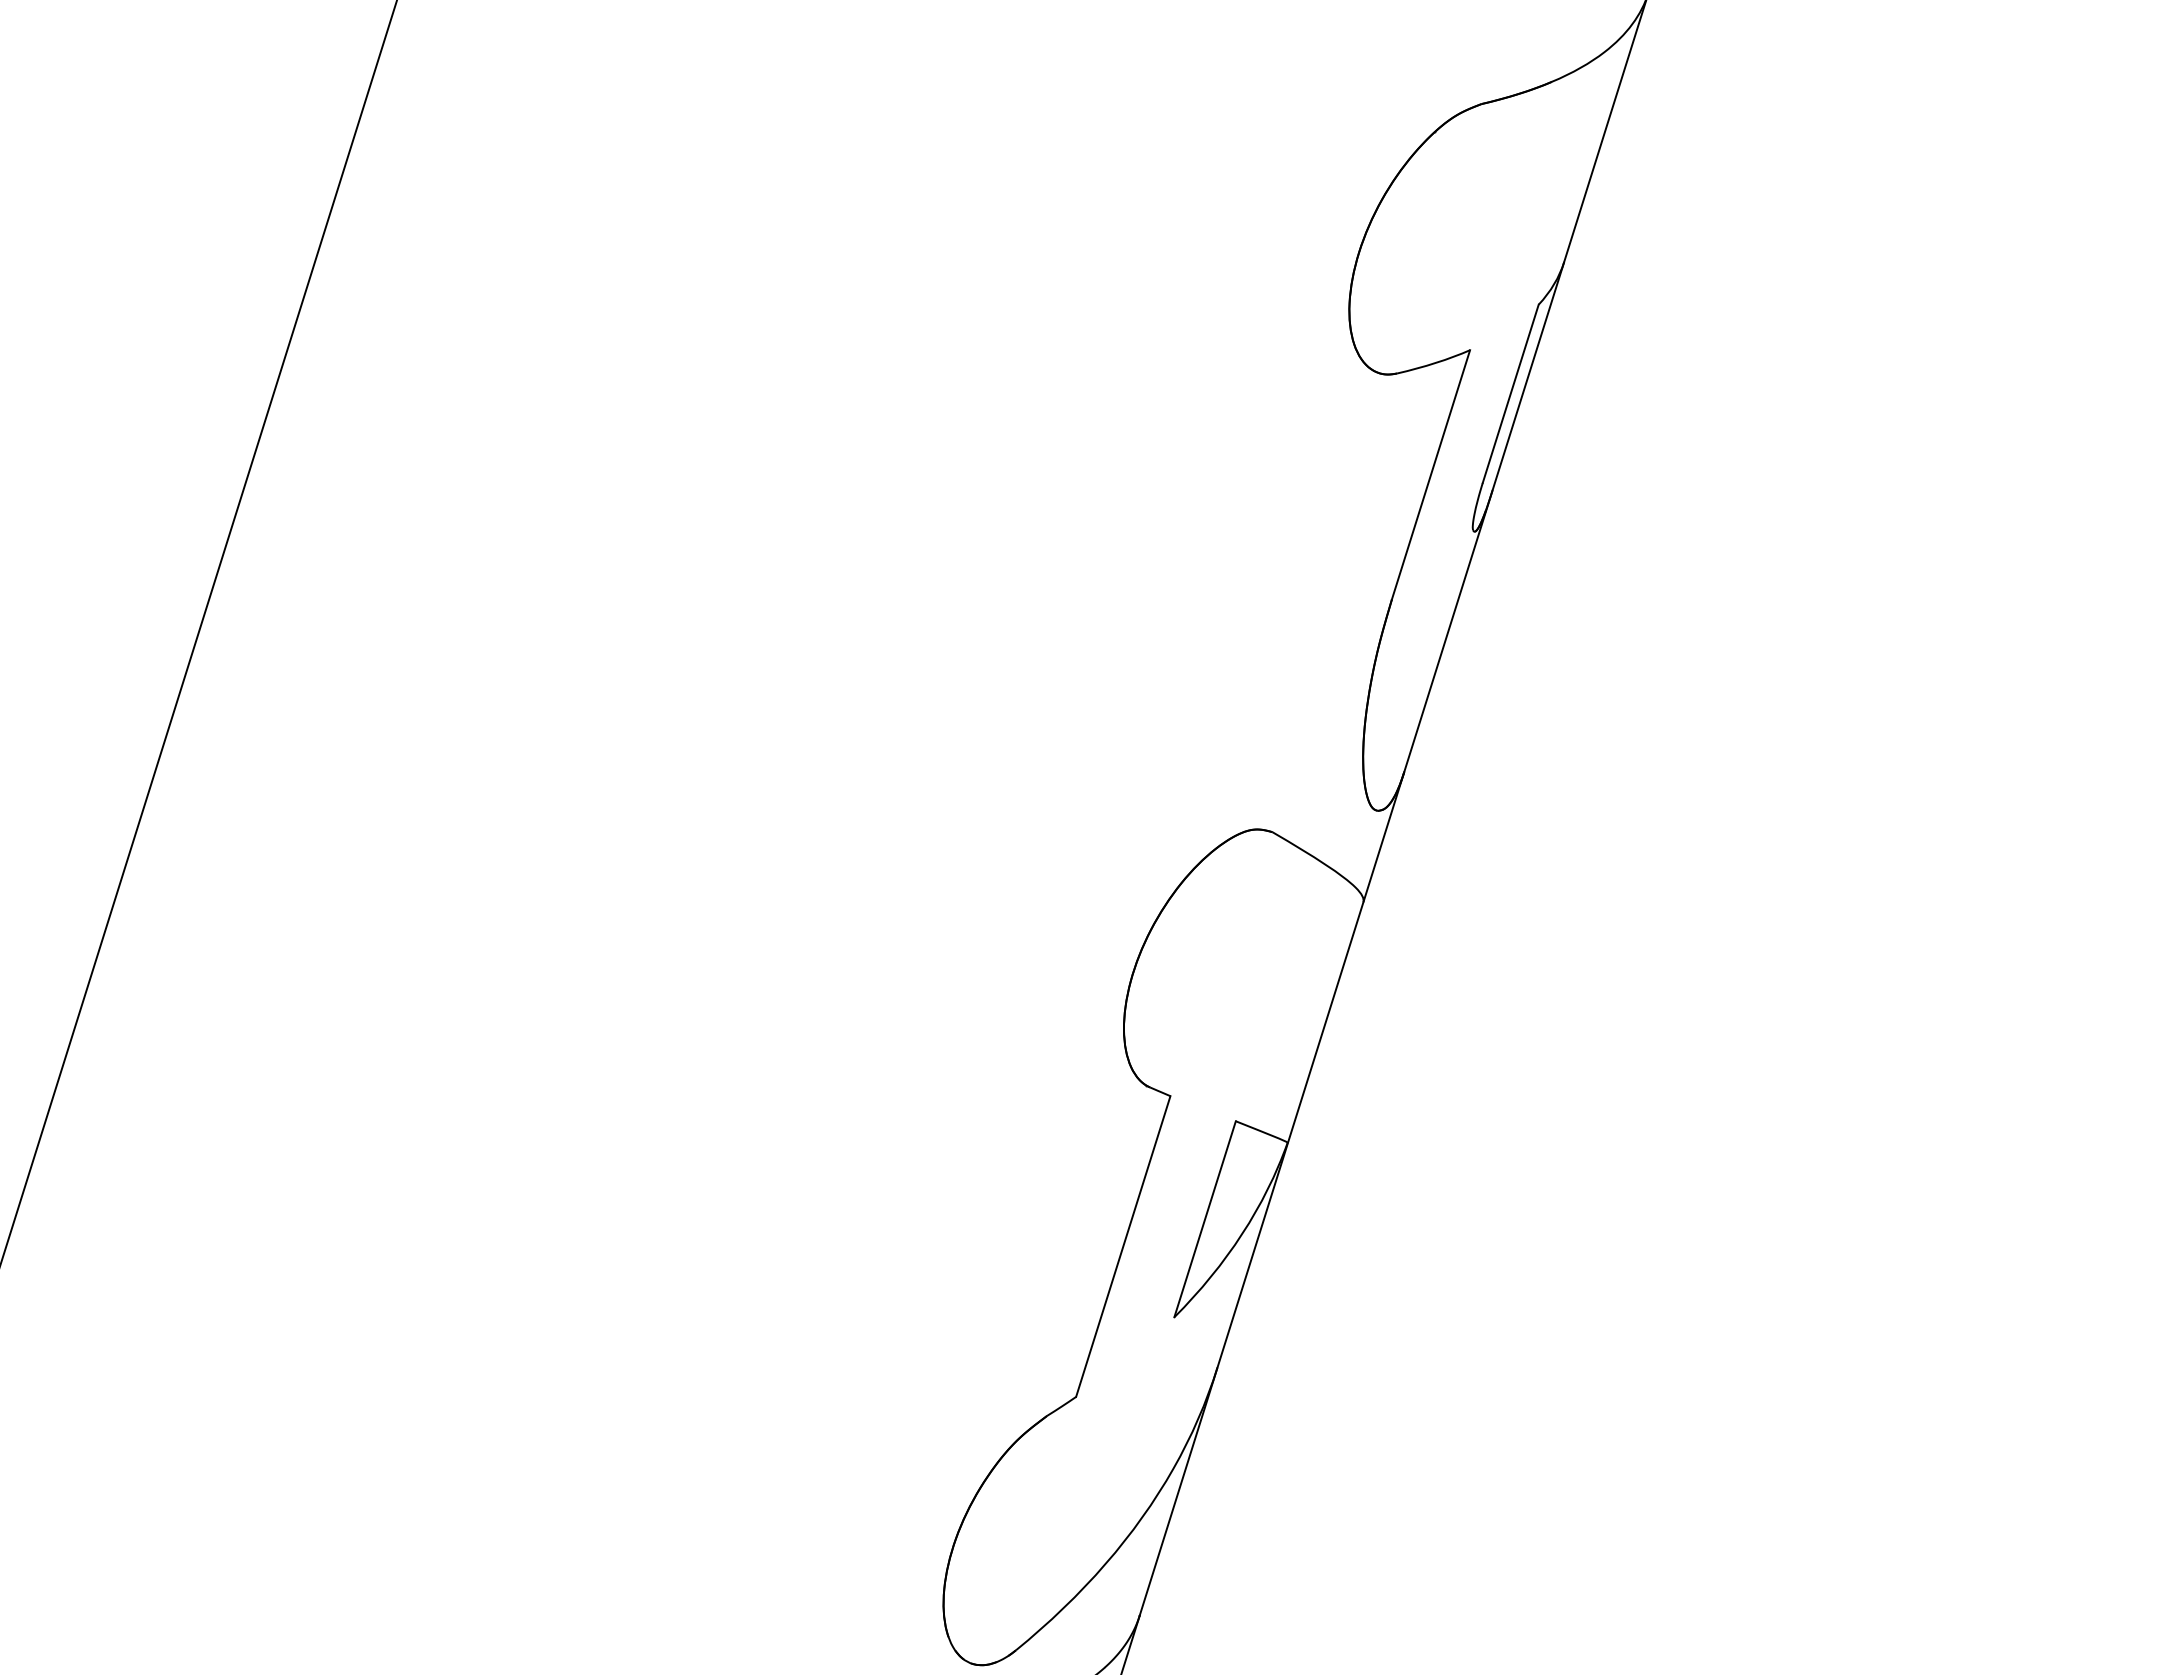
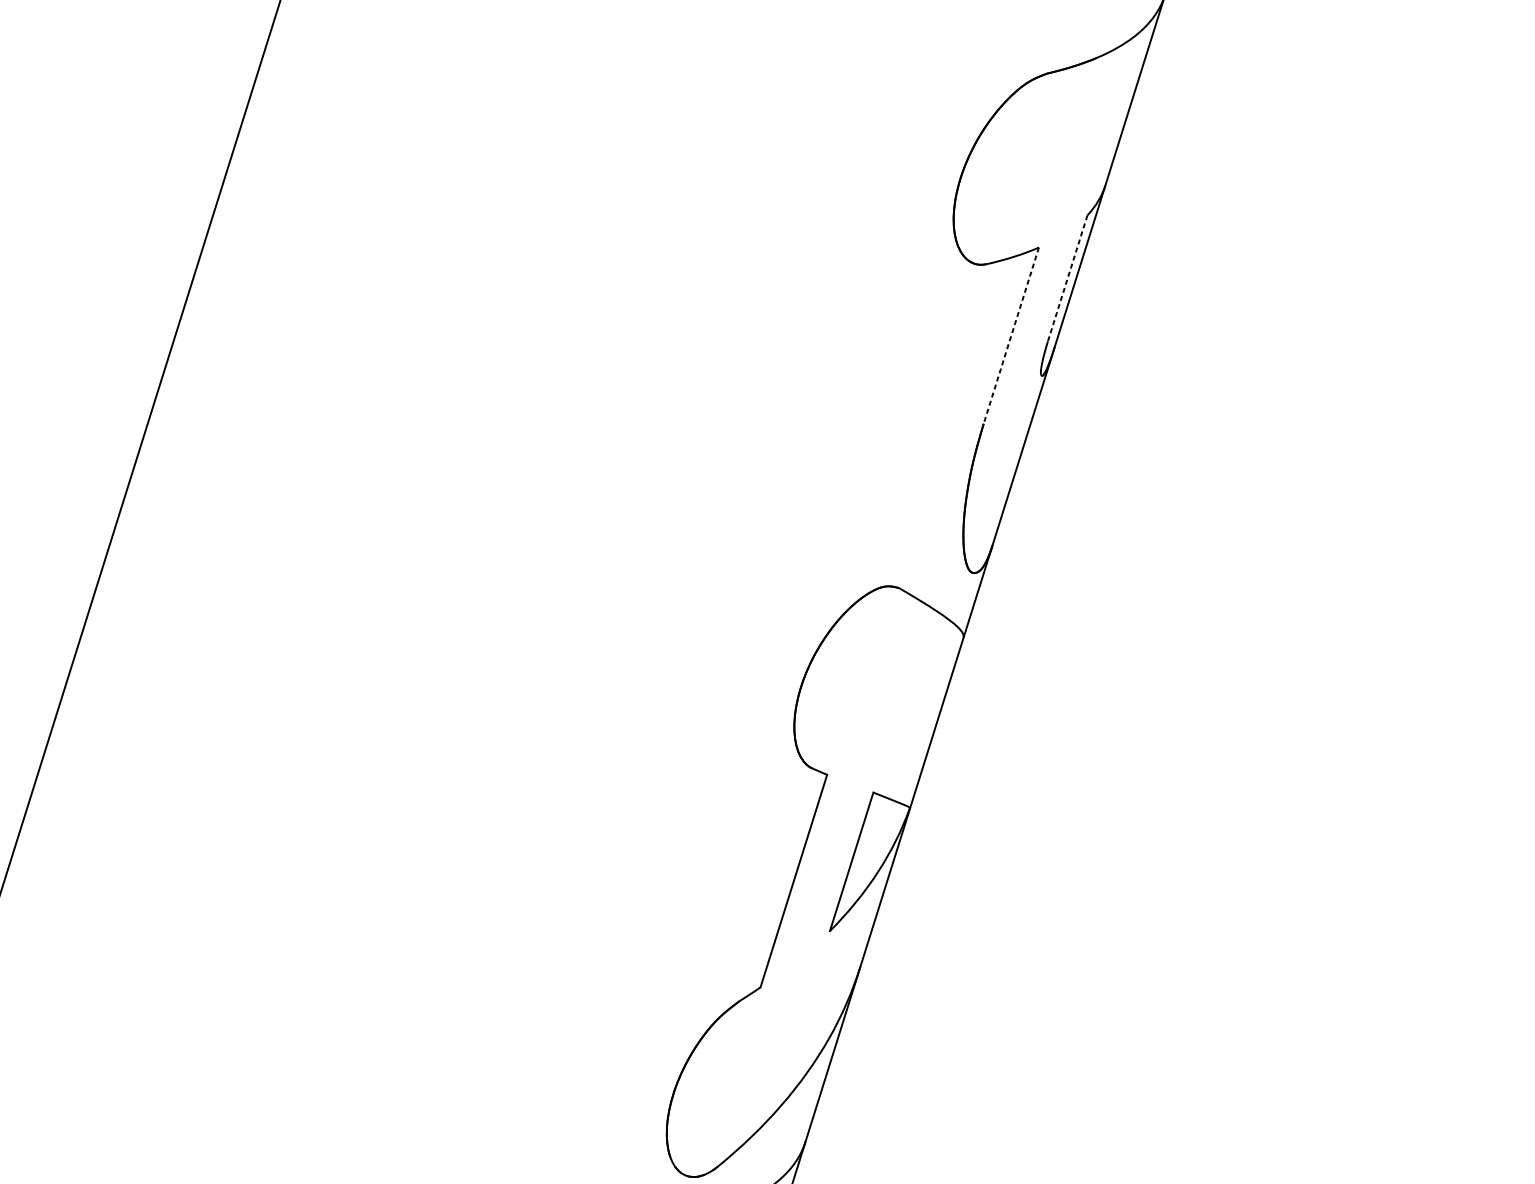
line: (1510, 394) -> (1067, 278), solid -> dashed
line: (1431, 474) -> (1011, 335), solid -> dashed

